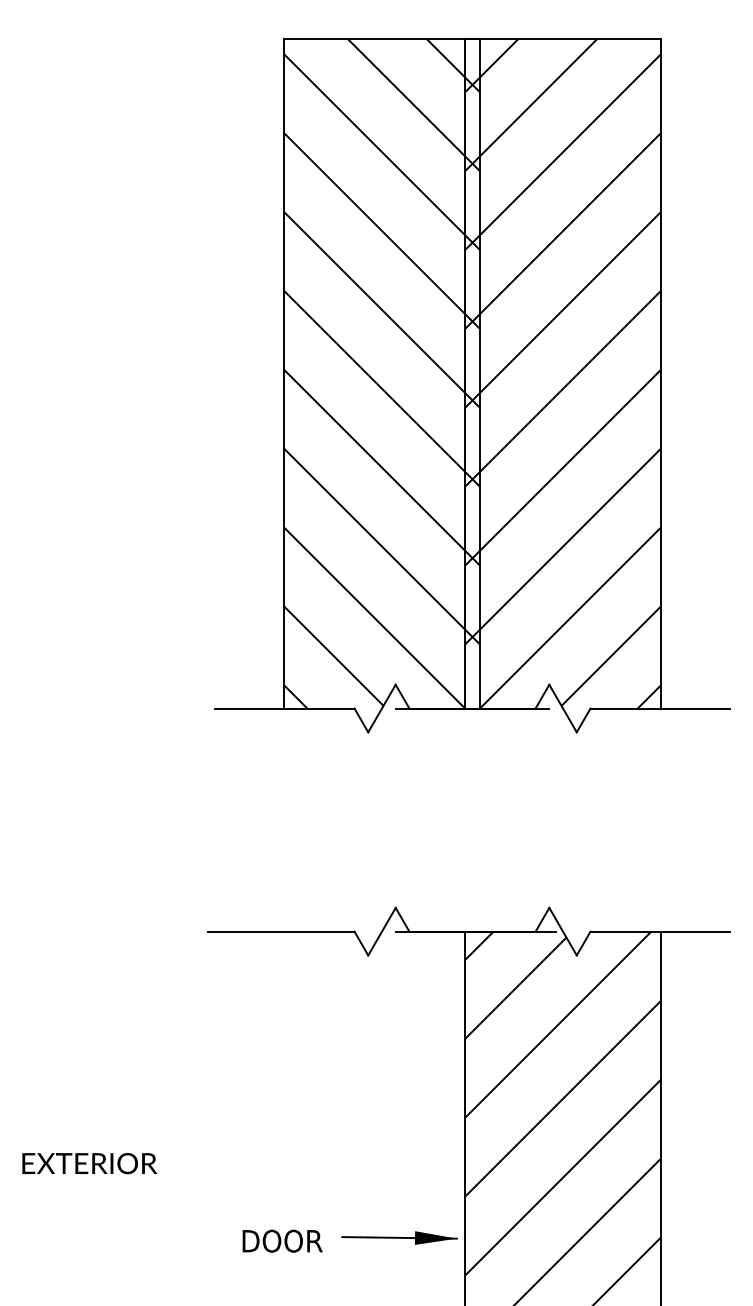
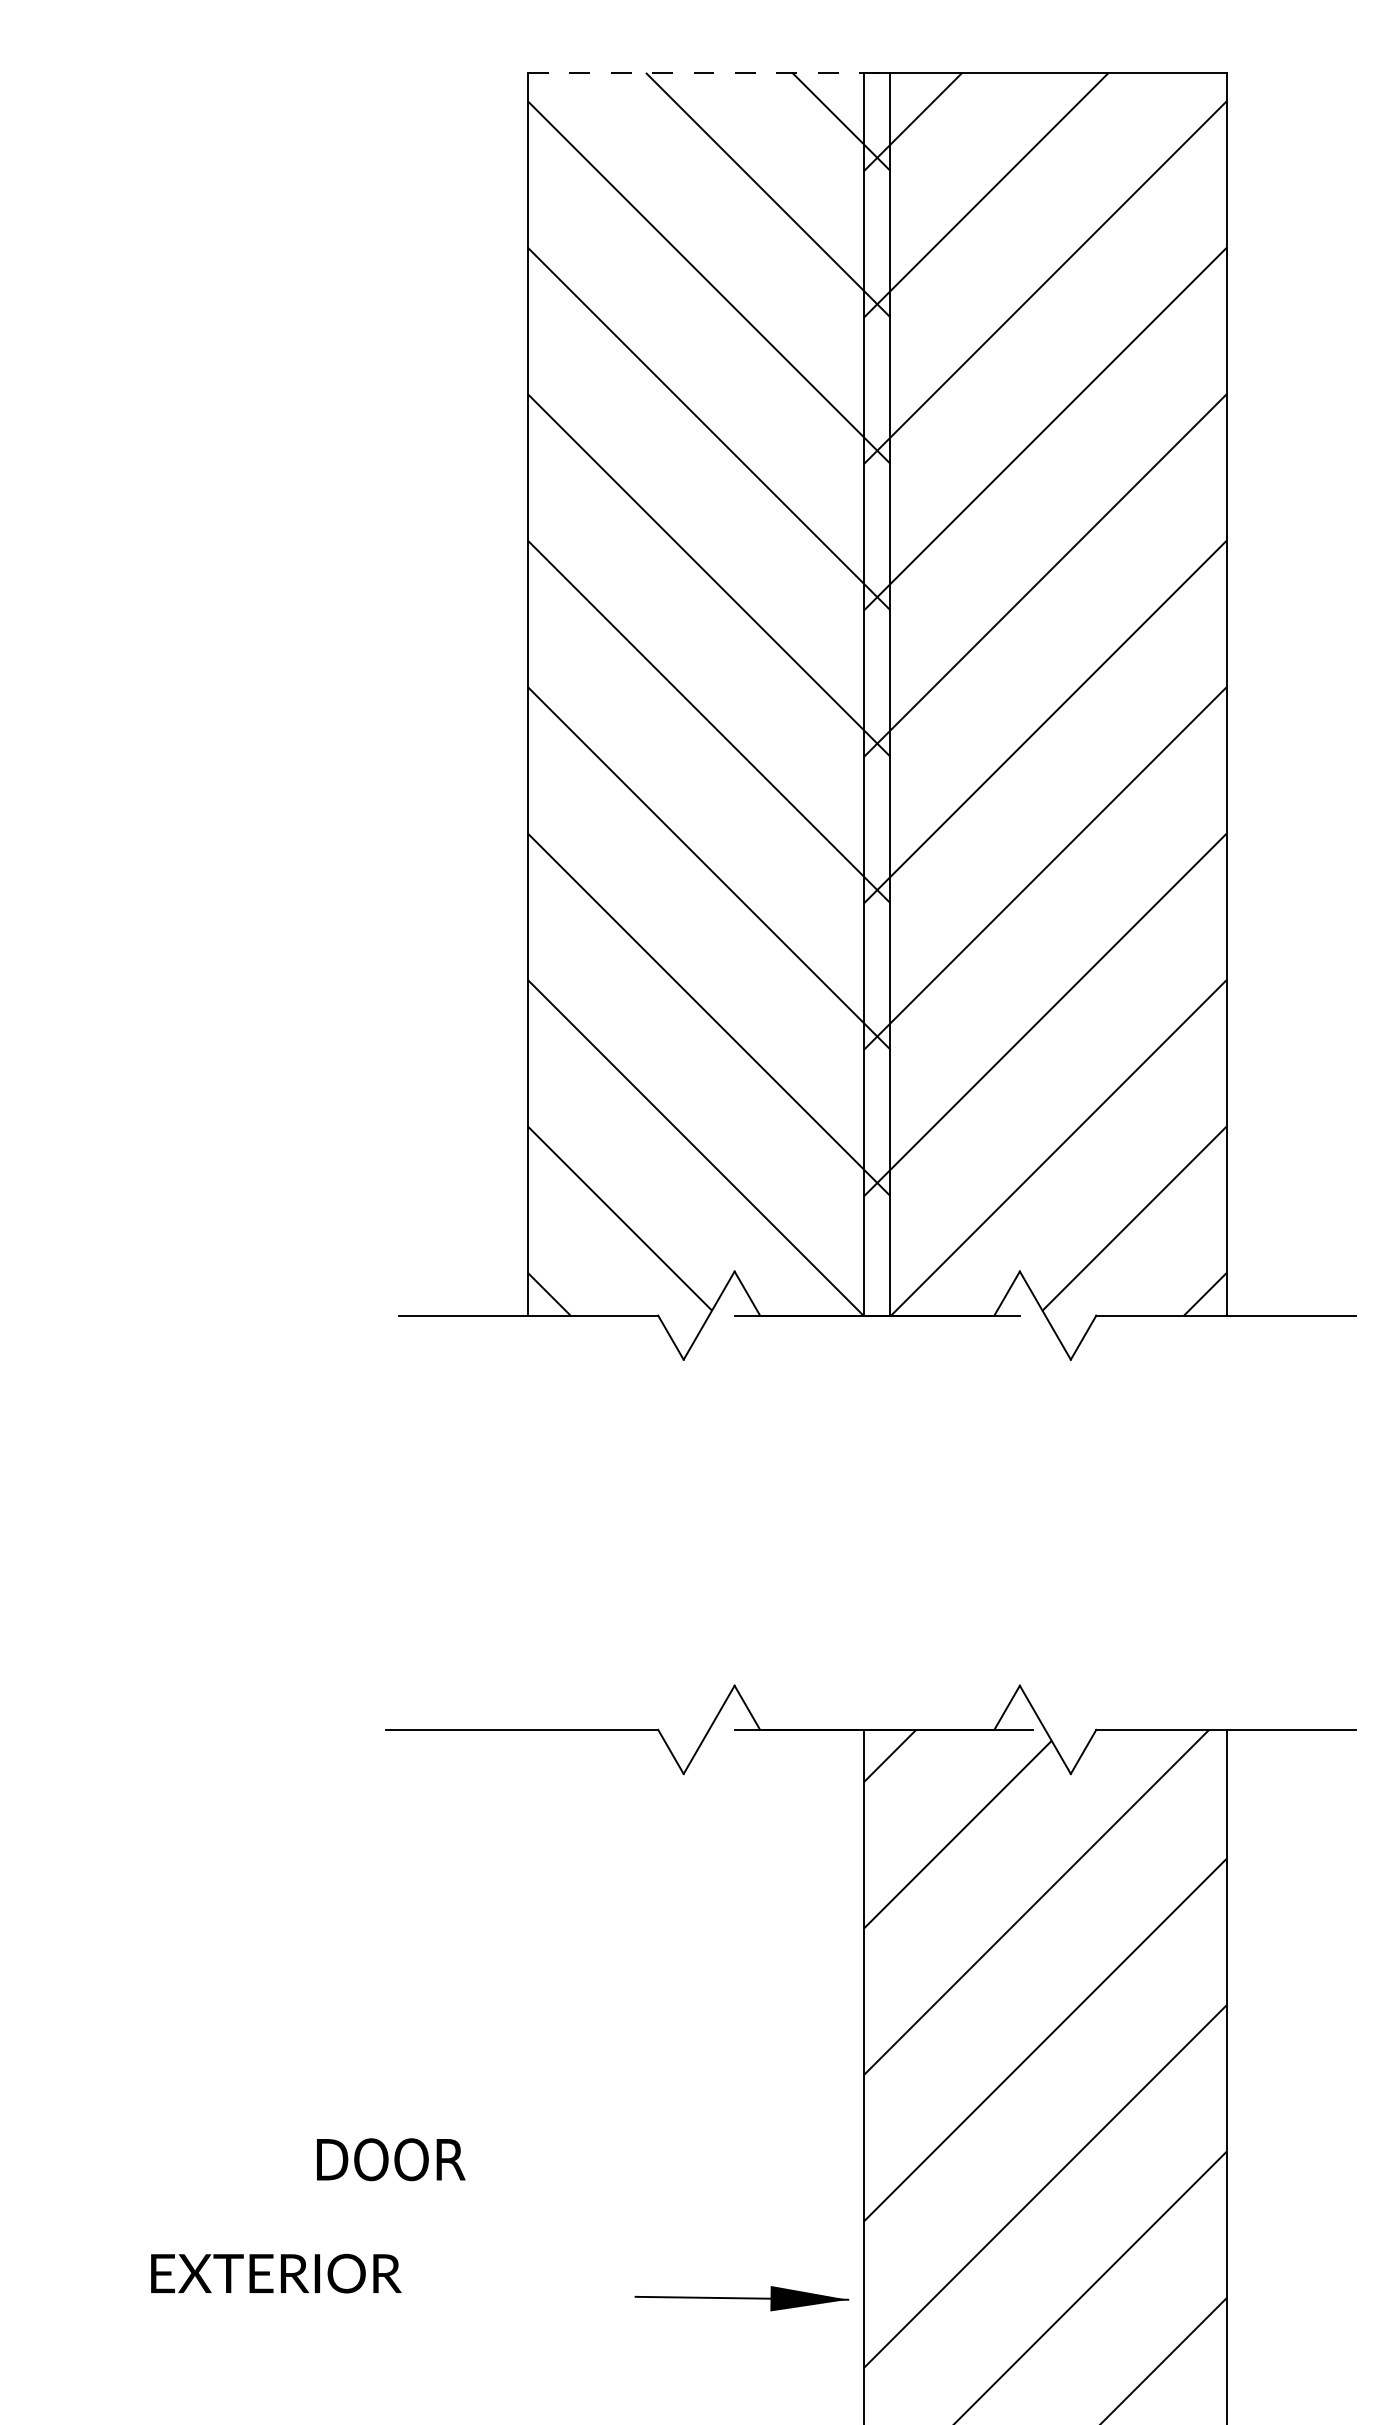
line: (381, 39) -> (708, 73), solid -> dashed
text: (89, 1163) -> (275, 2273), moved
text: (282, 1240) -> (390, 2158), moved

